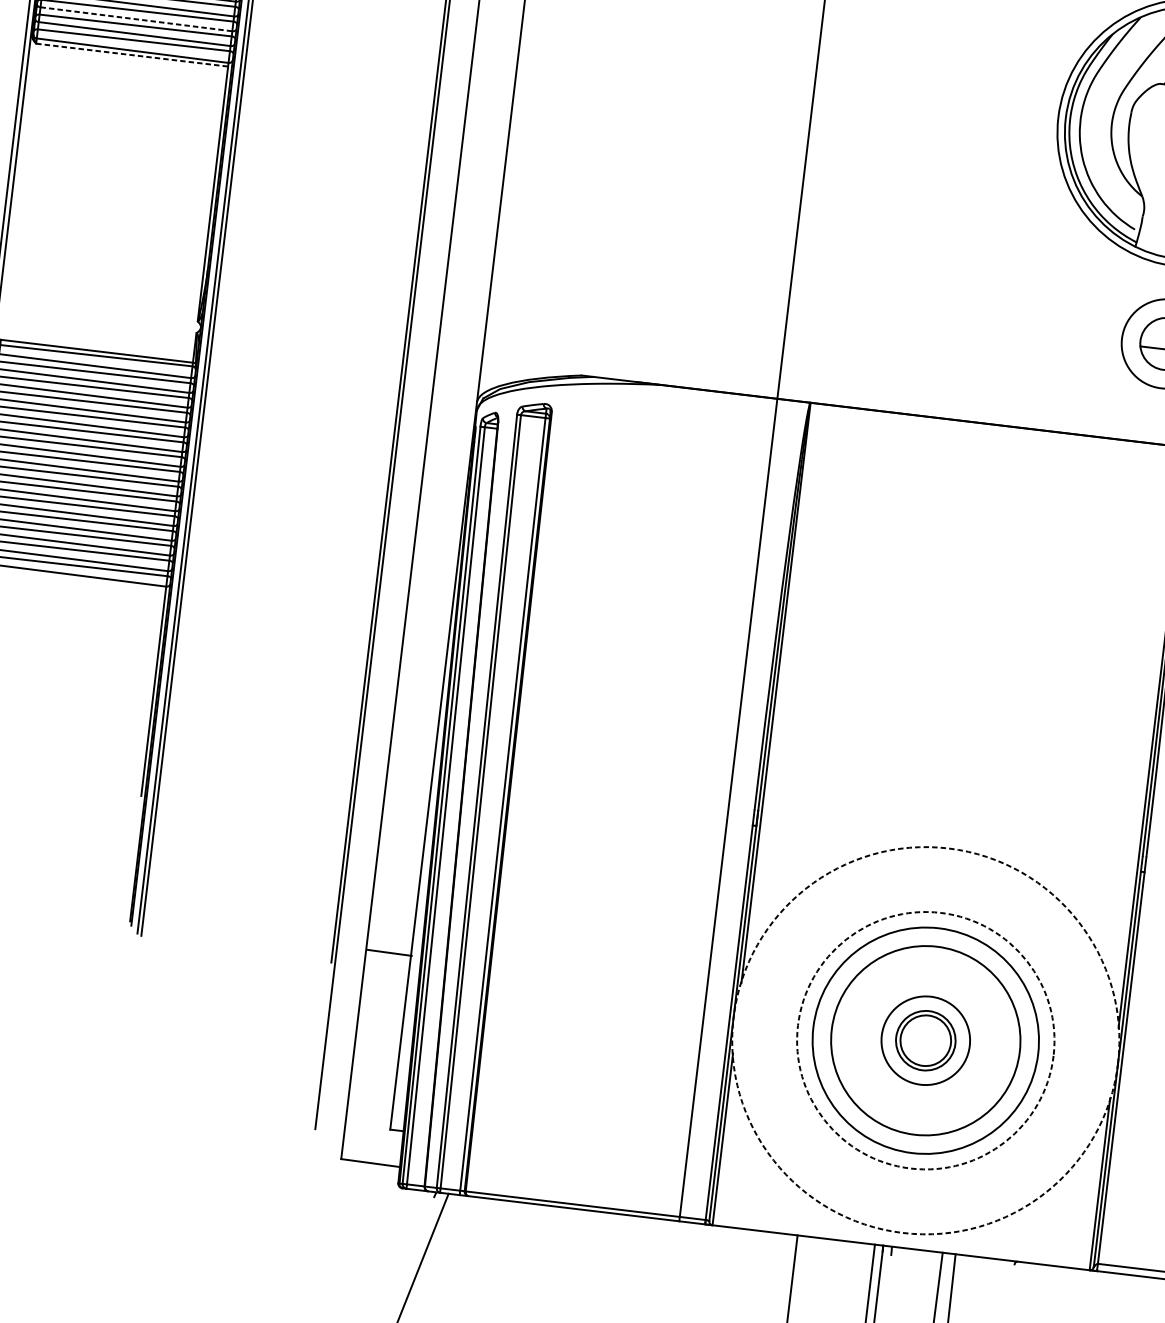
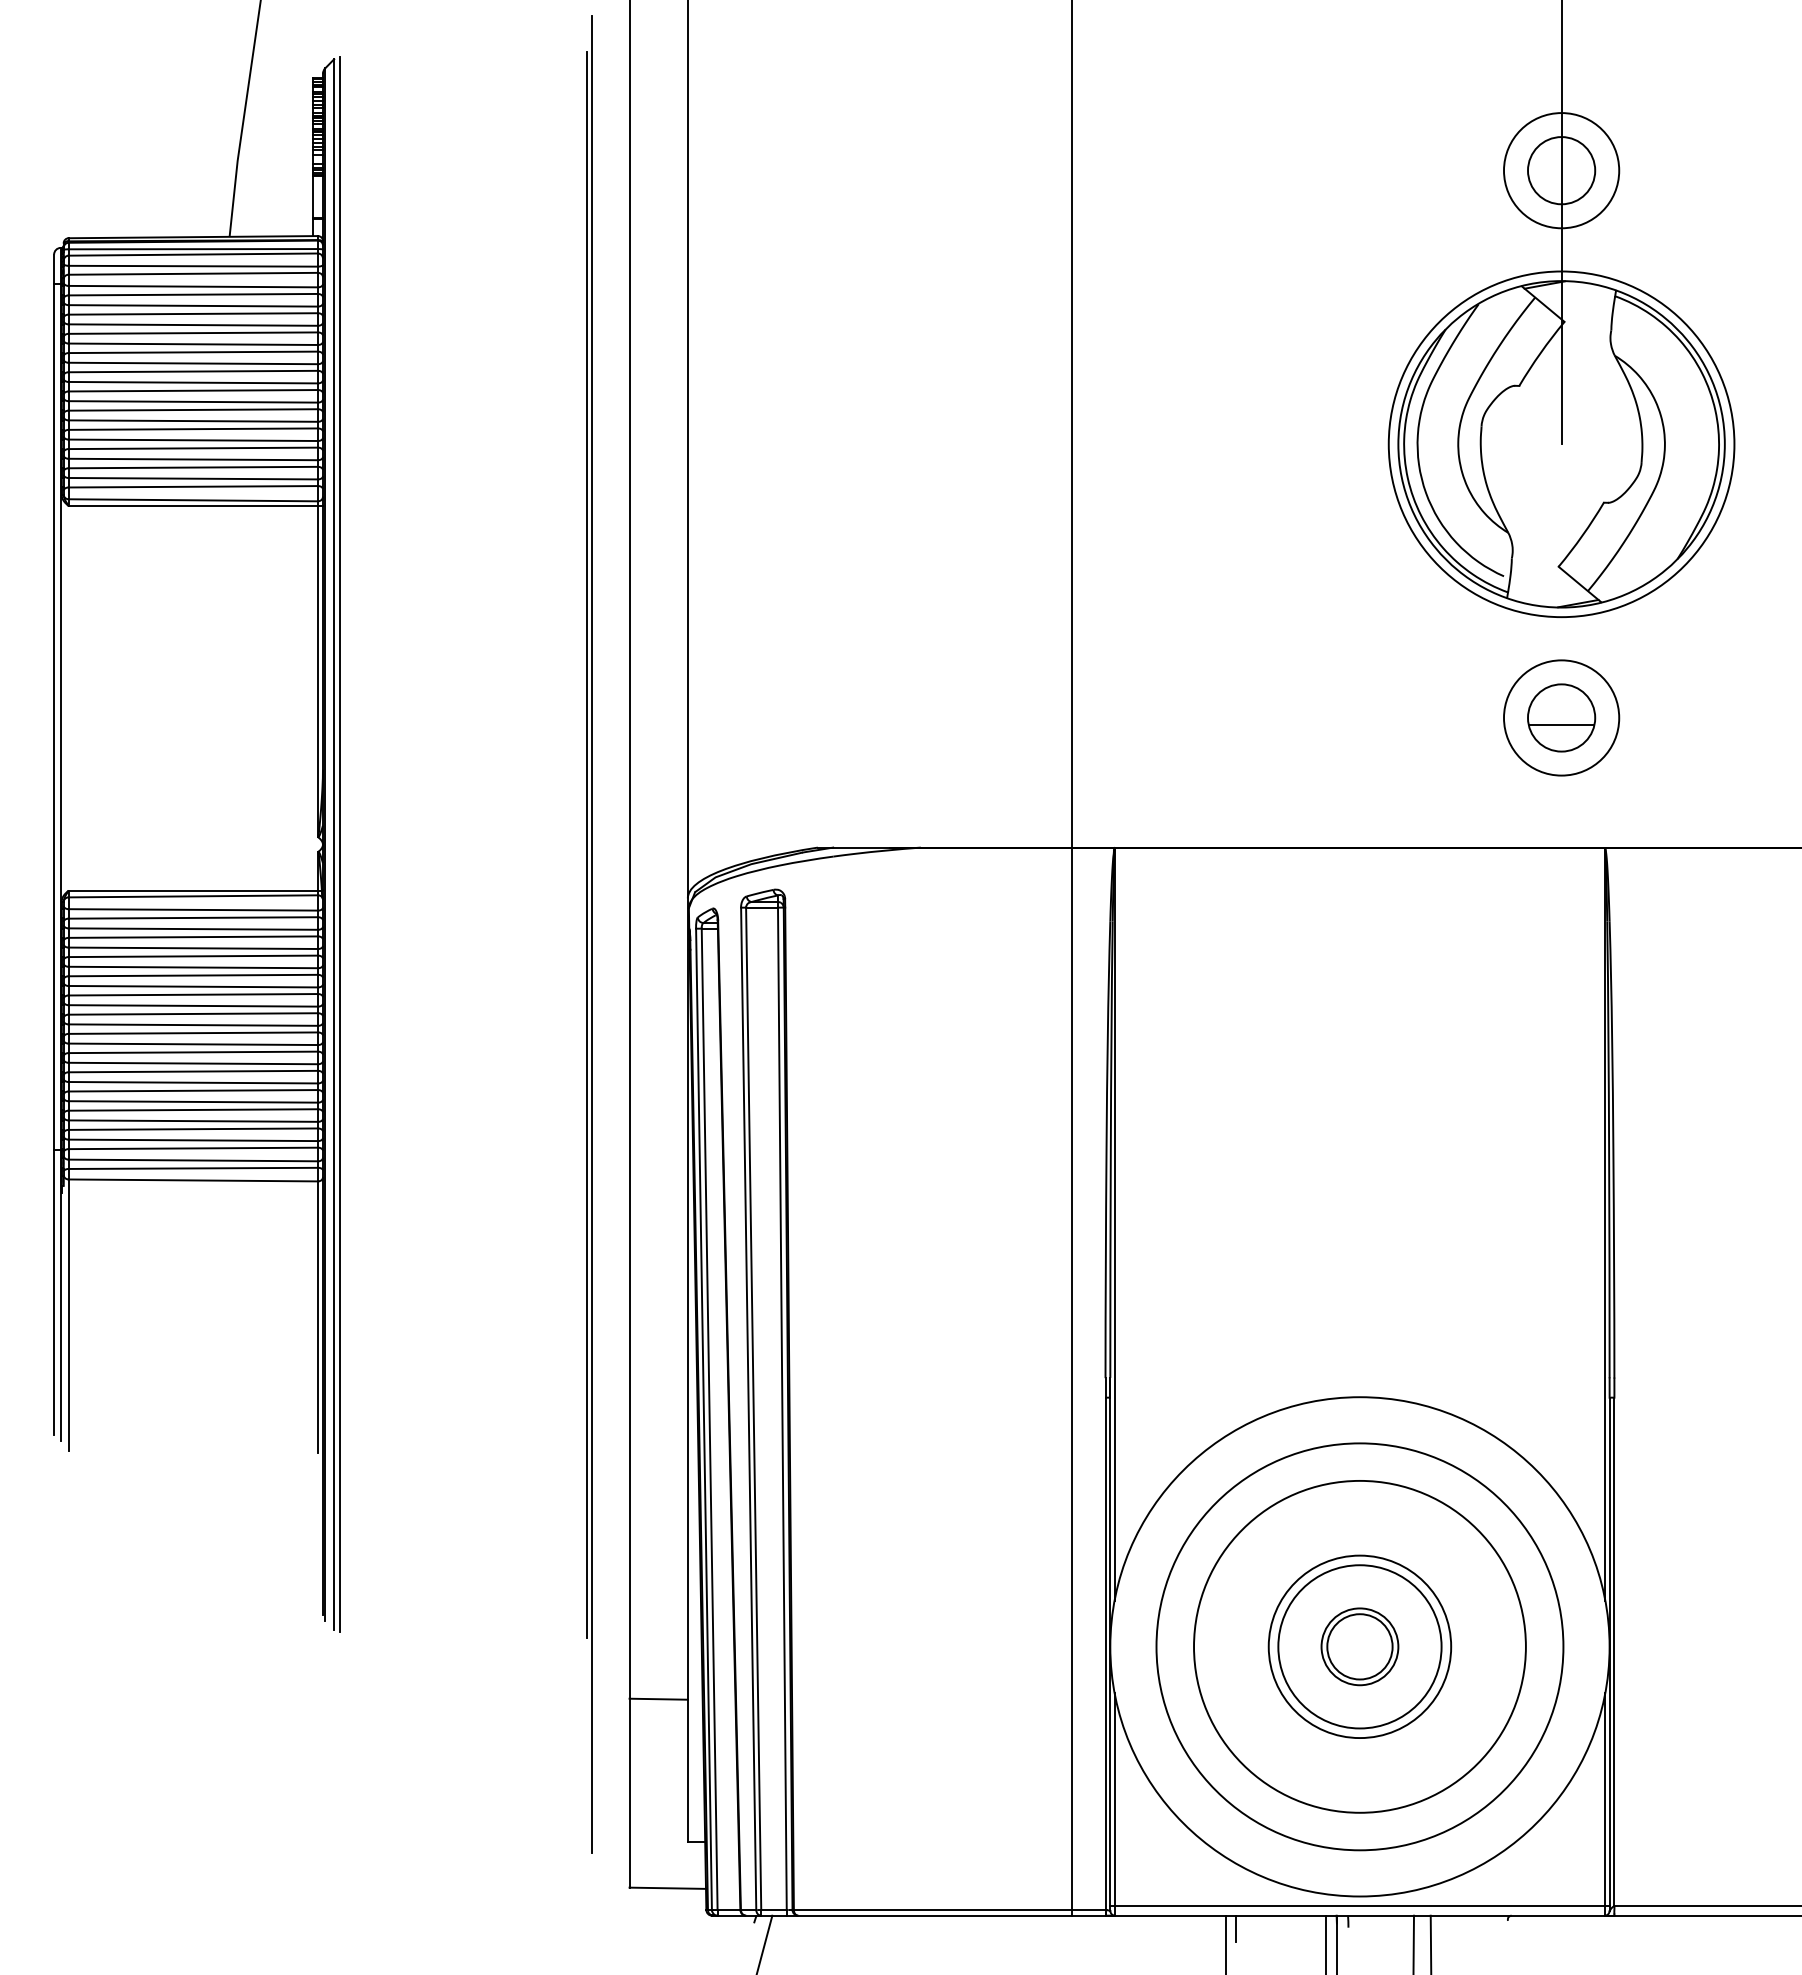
line: (136, 19) -> (193, 459), dashed -> solid
line: (134, 55) -> (196, 506), dashed -> solid
line: (389, 952) -> (658, 1698), moved
circle: (925, 1040) -> (1359, 1646), dashed -> solid
circle: (925, 1040) -> (1359, 1646), dashed -> solid
circle: (925, 1040) -> (1359, 1646), size x0.62
circle: (925, 1040) -> (1359, 1646), size x1.43
circle: (925, 1040) -> (1359, 1646), size x1.67
line: (901, 1240) -> (1359, 1906), added
line: (804, 1246) -> (1236, 1928), added

